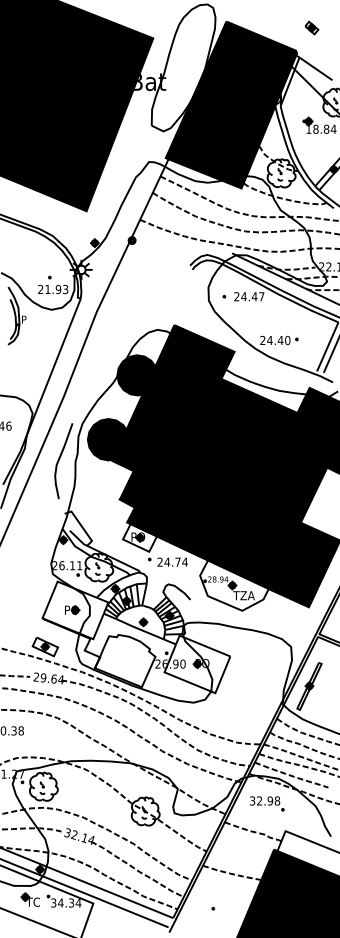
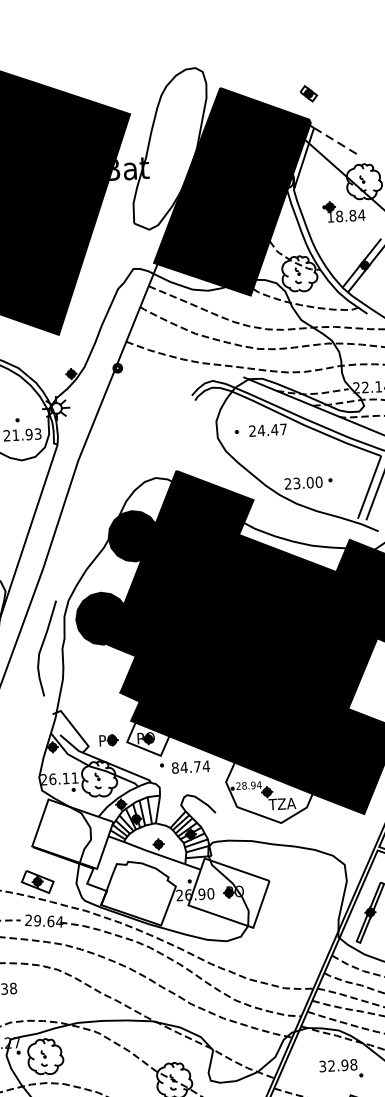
part: (311, 27) -> (308, 93), moved
line: (316, 69) -> (336, 141), solid -> dashed
text: (275, 340) -> (303, 483), 24.40 -> 23.00
text: (159, 561) -> (174, 767), 24.74 -> 84.74
part: (72, 610) -> (108, 740), moved
part: (267, 803) -> (341, 1068), moved

